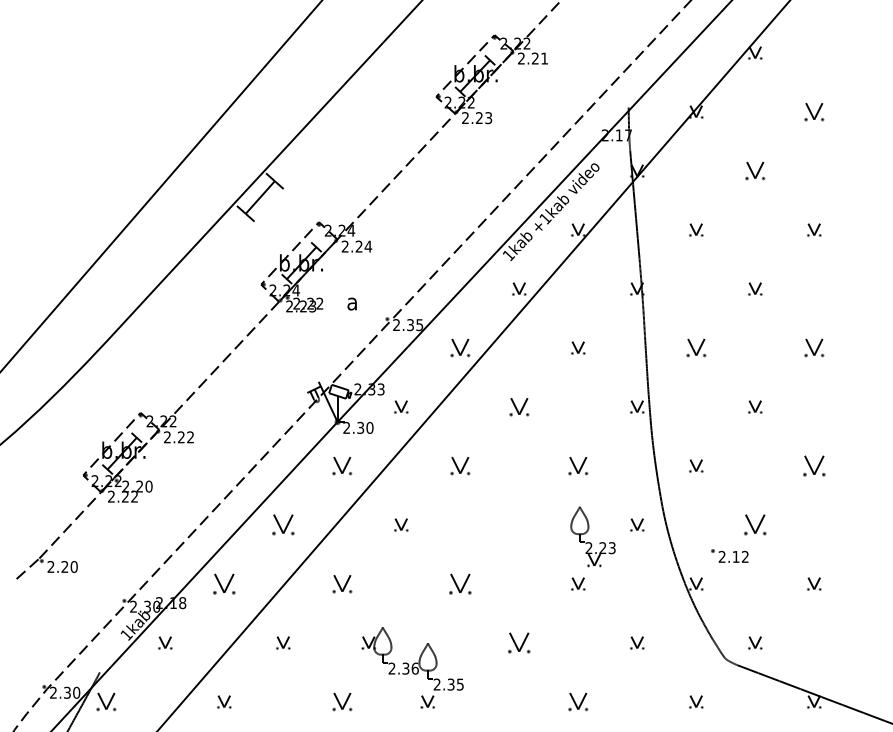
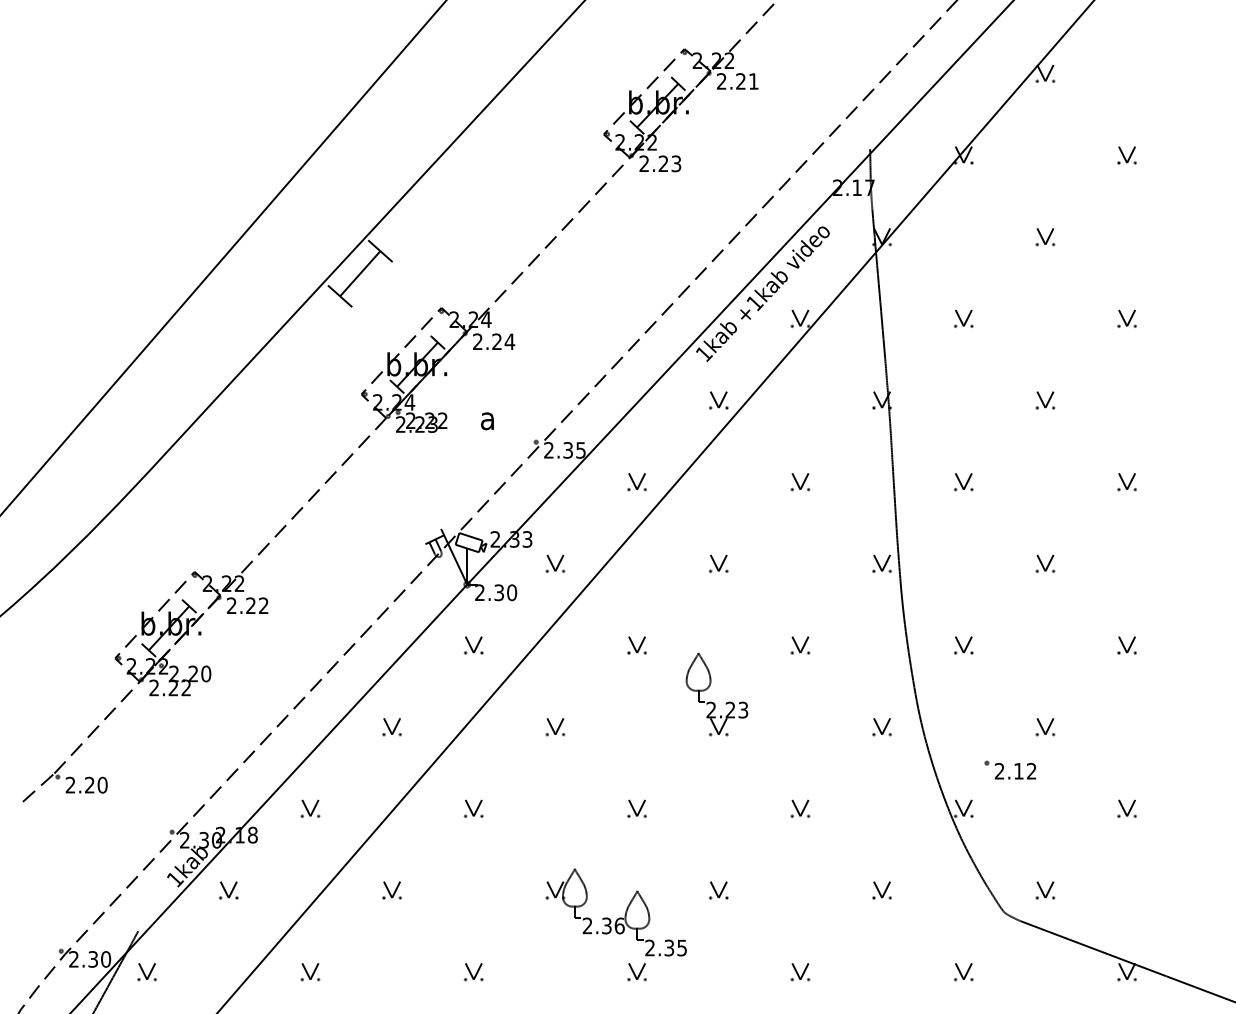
part: (813, 112) -> (1126, 155), size x0.71
part: (755, 171) -> (1045, 237), size x0.71
part: (459, 348) -> (636, 482), size x0.71
part: (696, 348) -> (963, 482), size x0.71
part: (813, 348) -> (1126, 482), size x0.71
part: (519, 406) -> (718, 563), size x0.71
part: (342, 466) -> (473, 645), size x0.71
part: (459, 466) -> (636, 645), size x0.71
part: (578, 466) -> (800, 645), size x0.71
part: (813, 466) -> (1126, 645), size x0.62
part: (282, 525) -> (391, 727), size x0.62
part: (755, 525) -> (1045, 727), size x0.62
part: (590, 542) -> (713, 702), moved
part: (224, 583) -> (310, 808), size x0.62
part: (342, 583) -> (473, 808), size x0.71
part: (459, 583) -> (636, 808), size x0.62
part: (519, 643) -> (718, 890), size x0.62
part: (412, 667) -> (615, 924), moved
part: (105, 702) -> (146, 972), size x0.71
part: (342, 702) -> (473, 972), size x0.71
part: (578, 702) -> (800, 972), size x0.71

